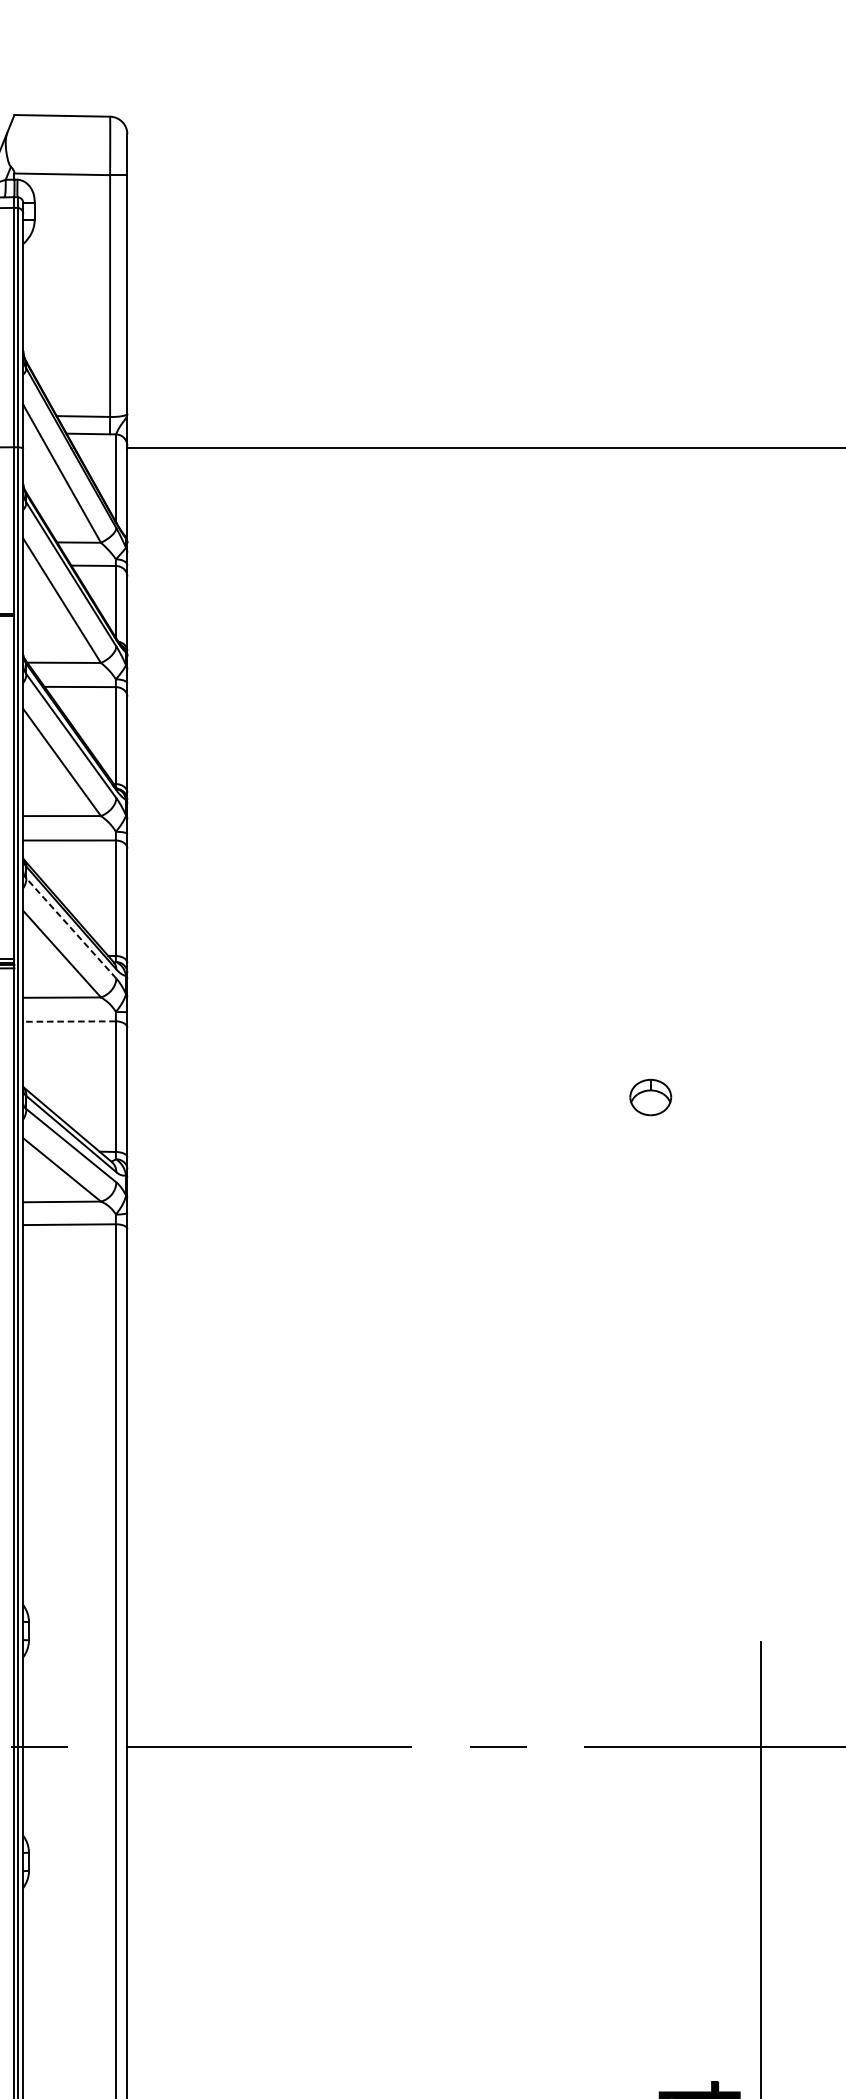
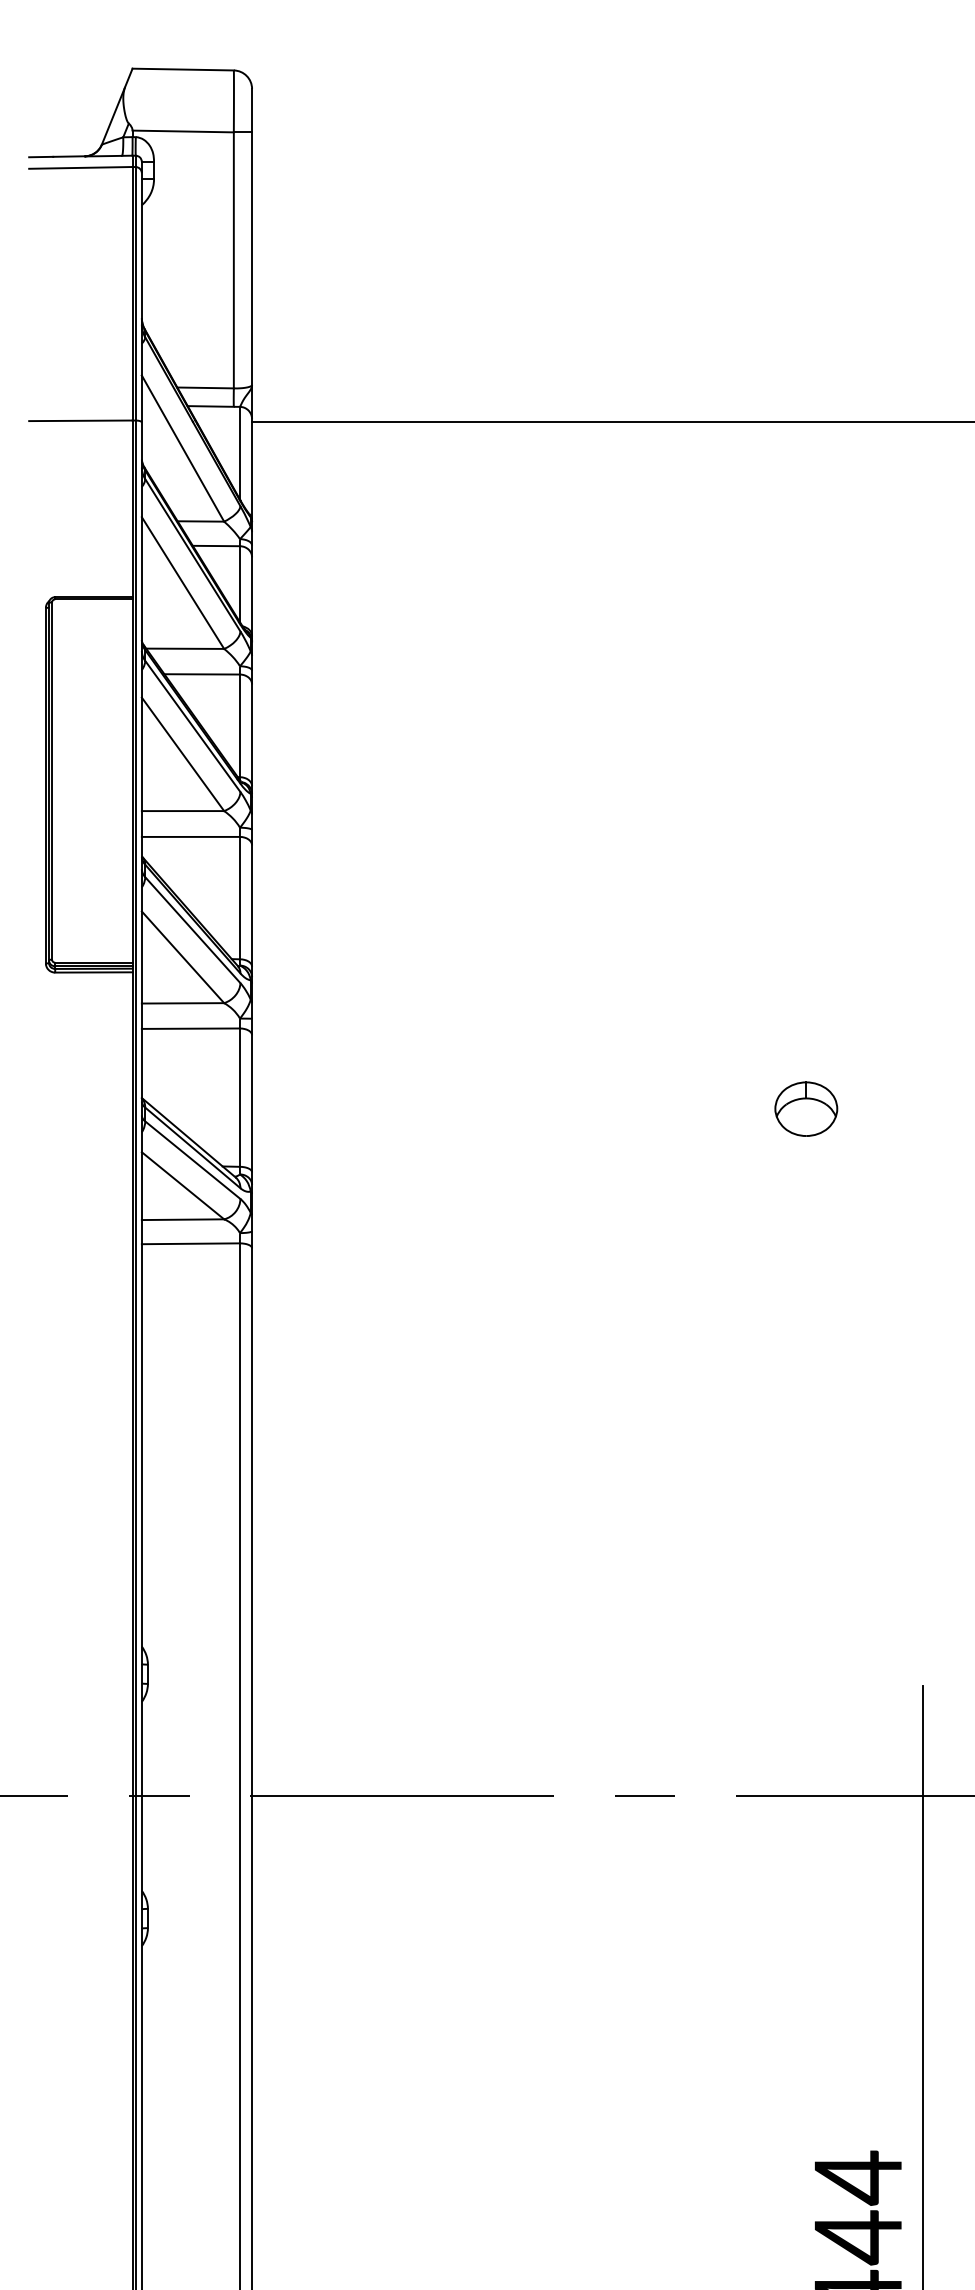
line: (71, 927) -> (192, 929), dashed -> solid
line: (69, 1021) -> (190, 1028), dashed -> solid
part: (650, 1096) -> (806, 1108), size x1.43

